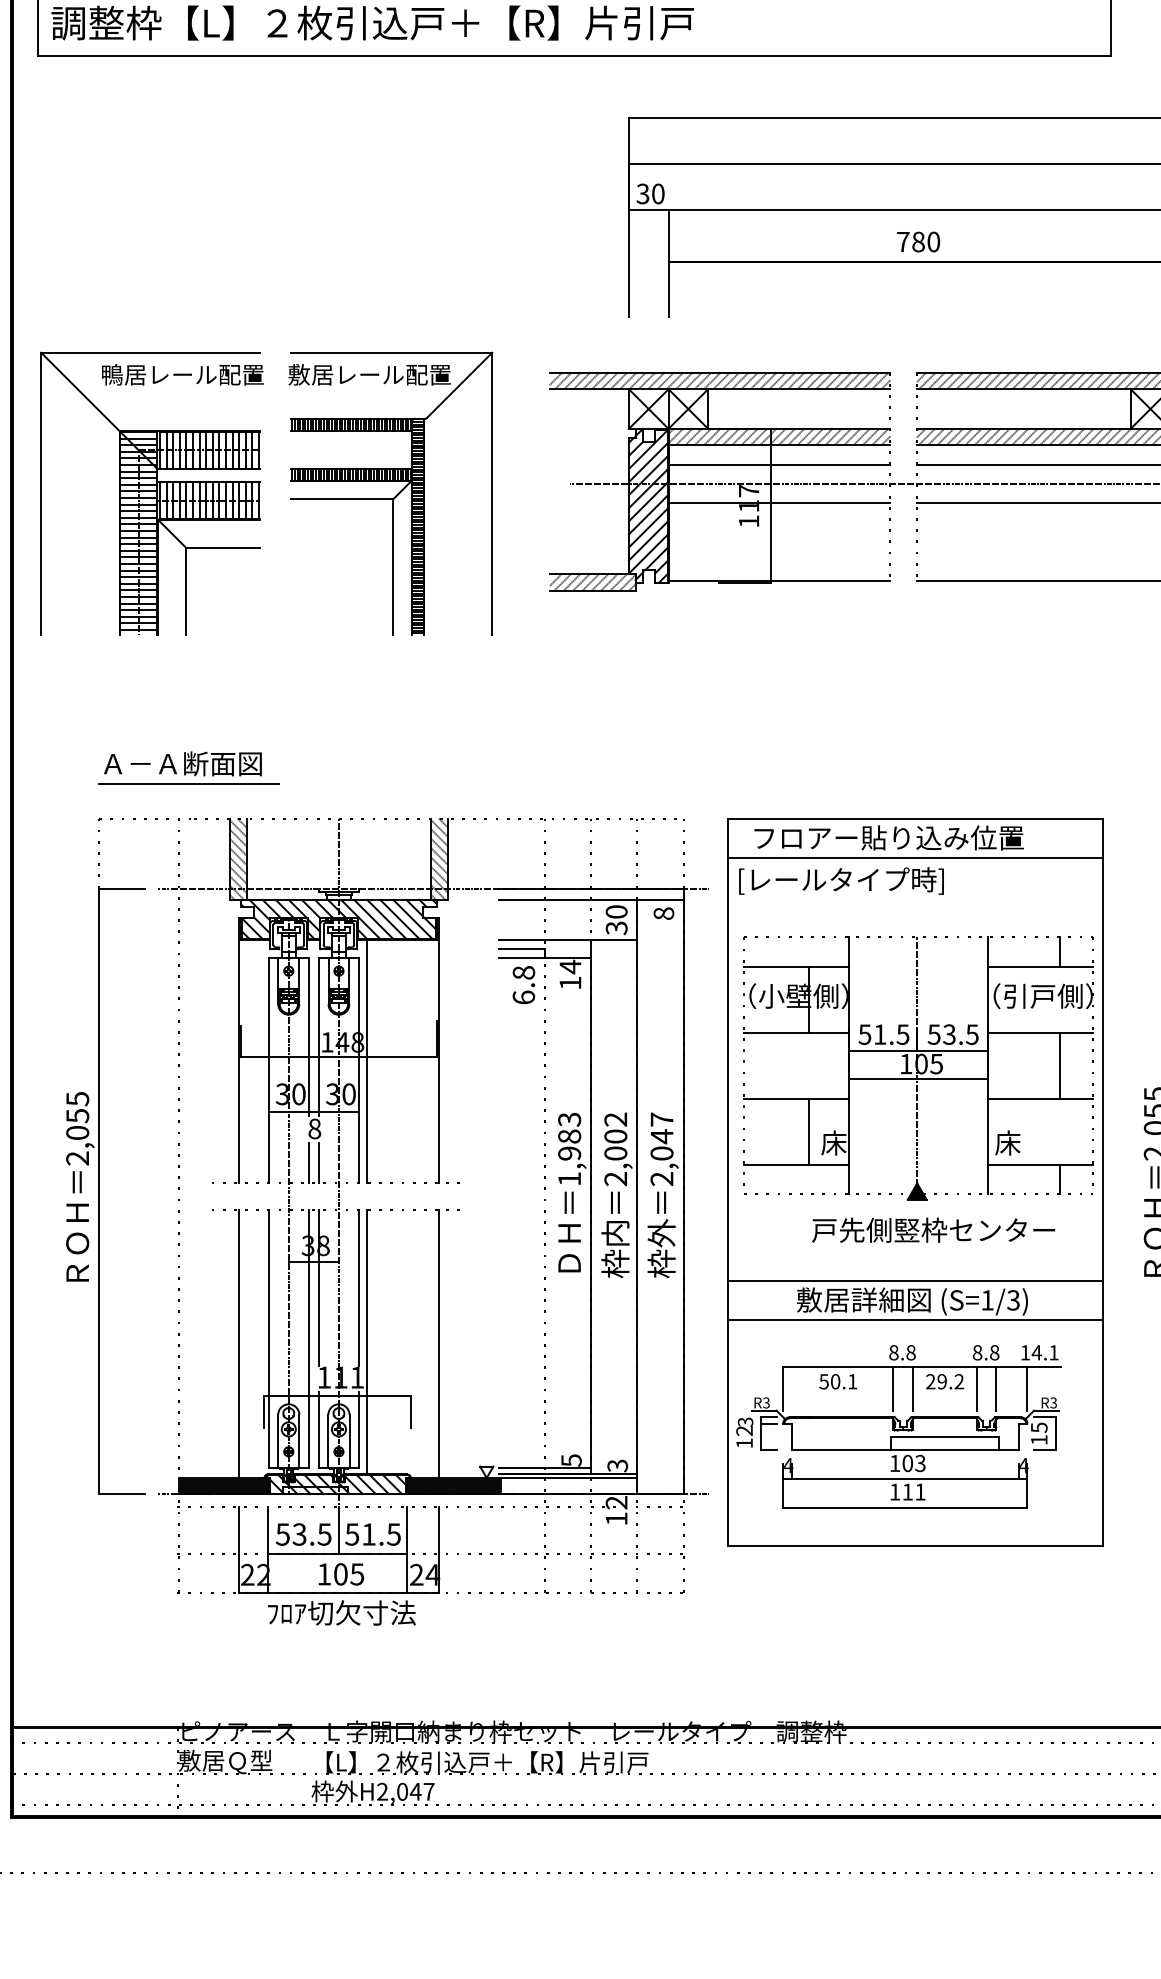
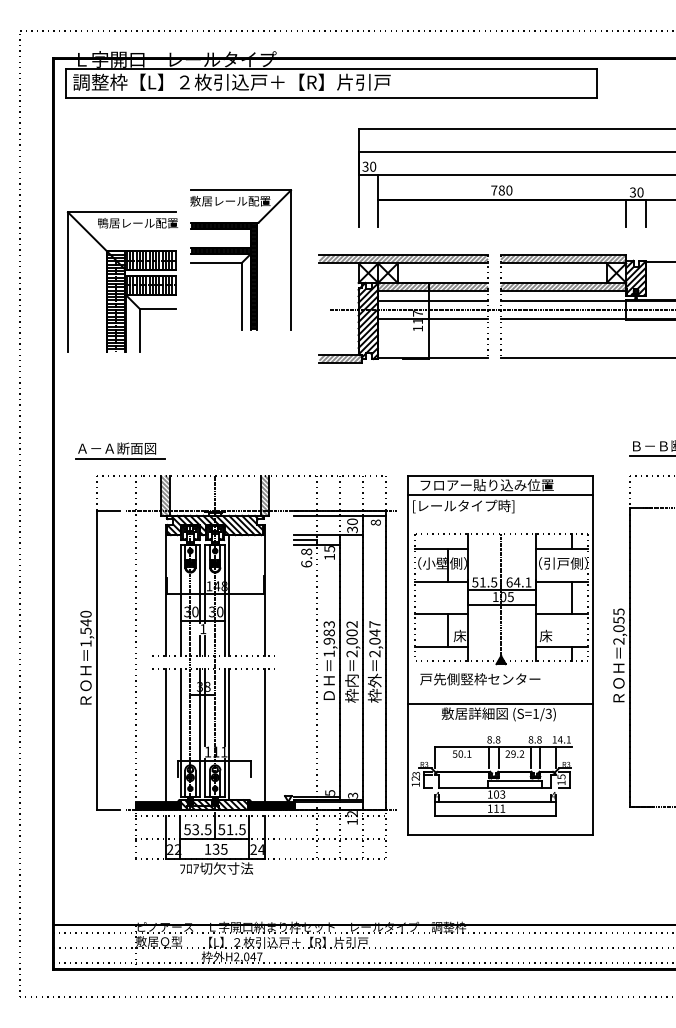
part: (151, 492) -> (122, 281), moved
part: (392, 492) -> (241, 259), moved
part: (189, 767) -> (120, 450), moved
text: (570, 967) -> (329, 549), 14 -> 15
text: (952, 1034) -> (518, 582), 53.5 -> 64.1
text: (76, 1127) -> (85, 628), 2,055 -> 1,540
text: (315, 1129) -> (203, 629), 8 -> 1
text: (934, 1230) -> (480, 679), moved
line: (915, 1319) -> (500, 723), removed
text: (339, 1574) -> (215, 849), 105 -> 135

